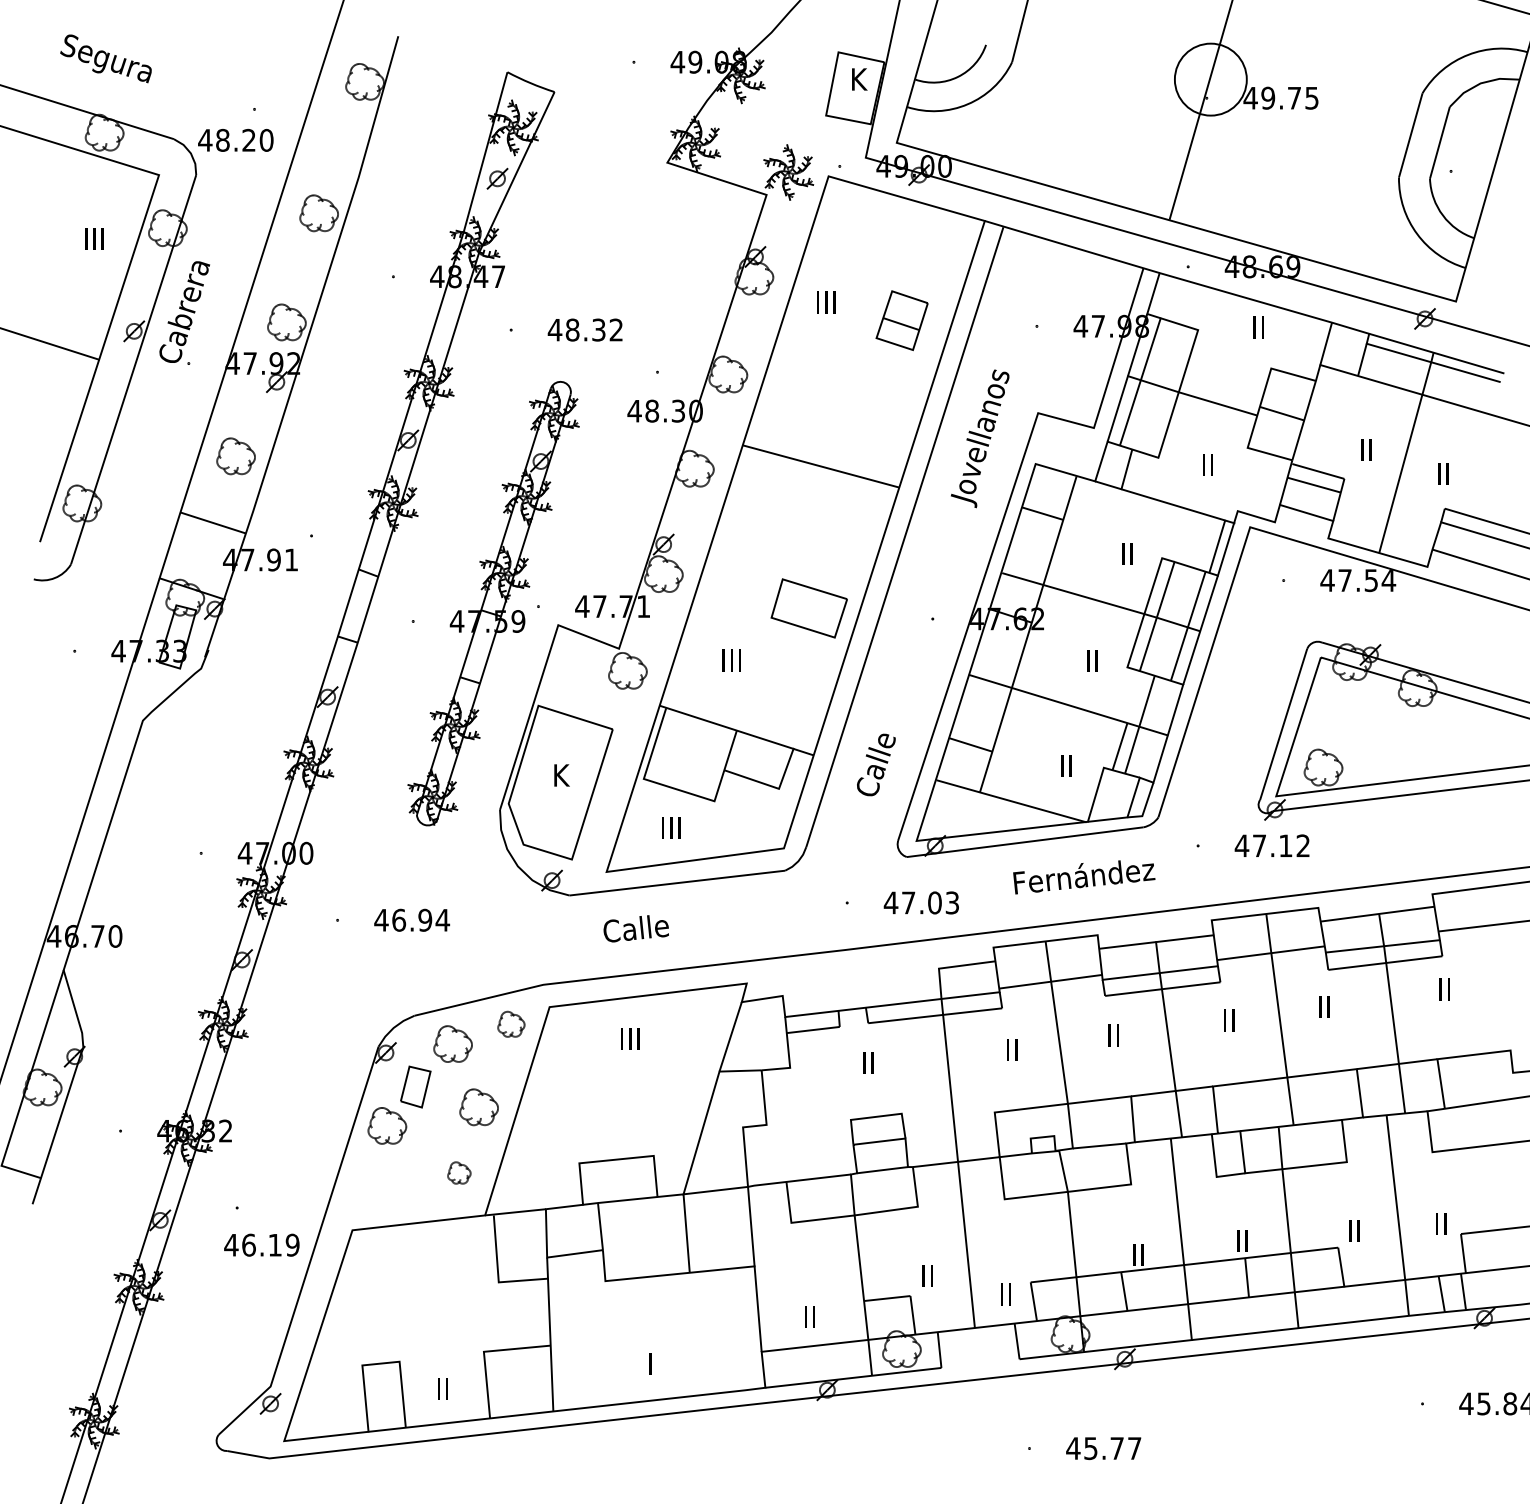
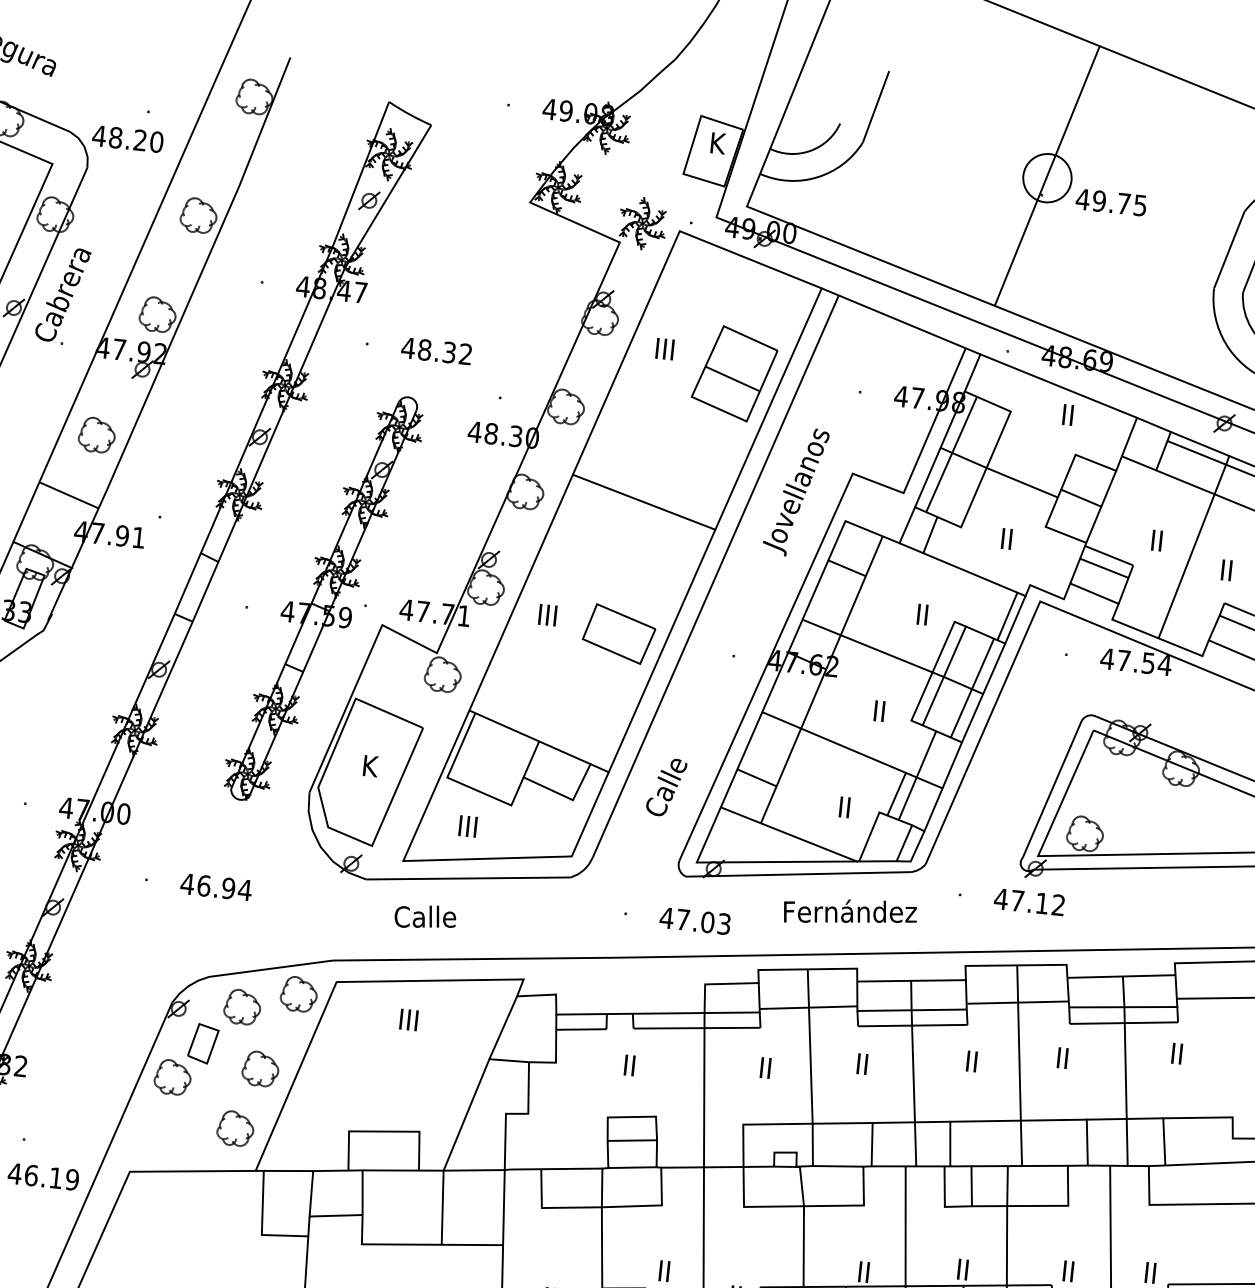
circle: (1210, 79) -> (1047, 178), size x0.71
part: (901, 320) -> (733, 373), size x1.67
text: (731, 660) -> (547, 615), moved
part: (511, 1024) -> (299, 994), size x1.43
part: (459, 1172) -> (235, 1128), size x1.67

